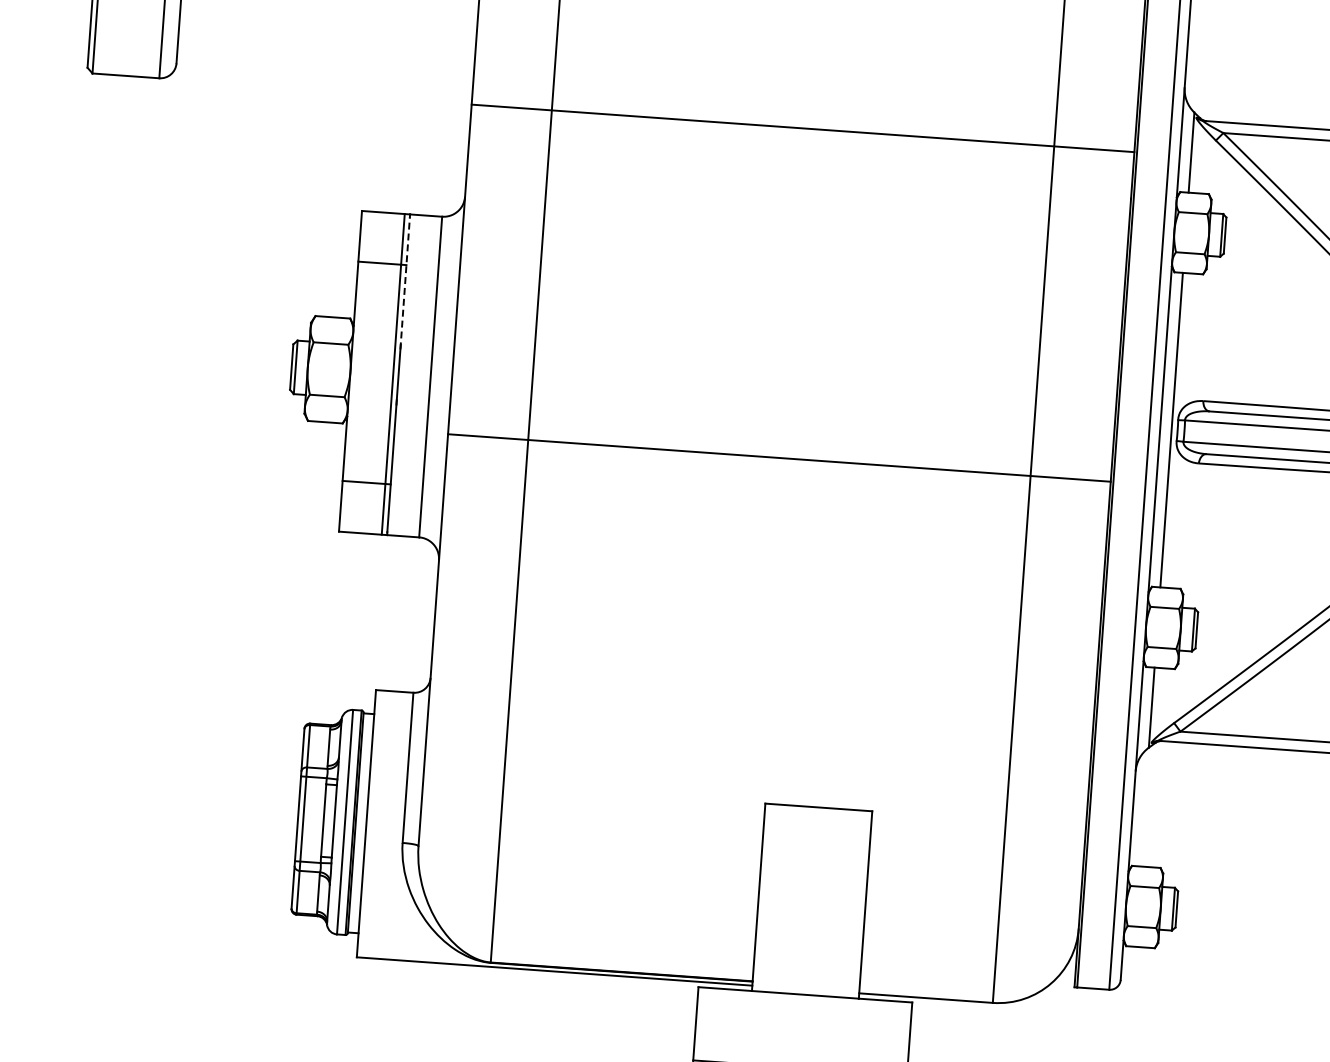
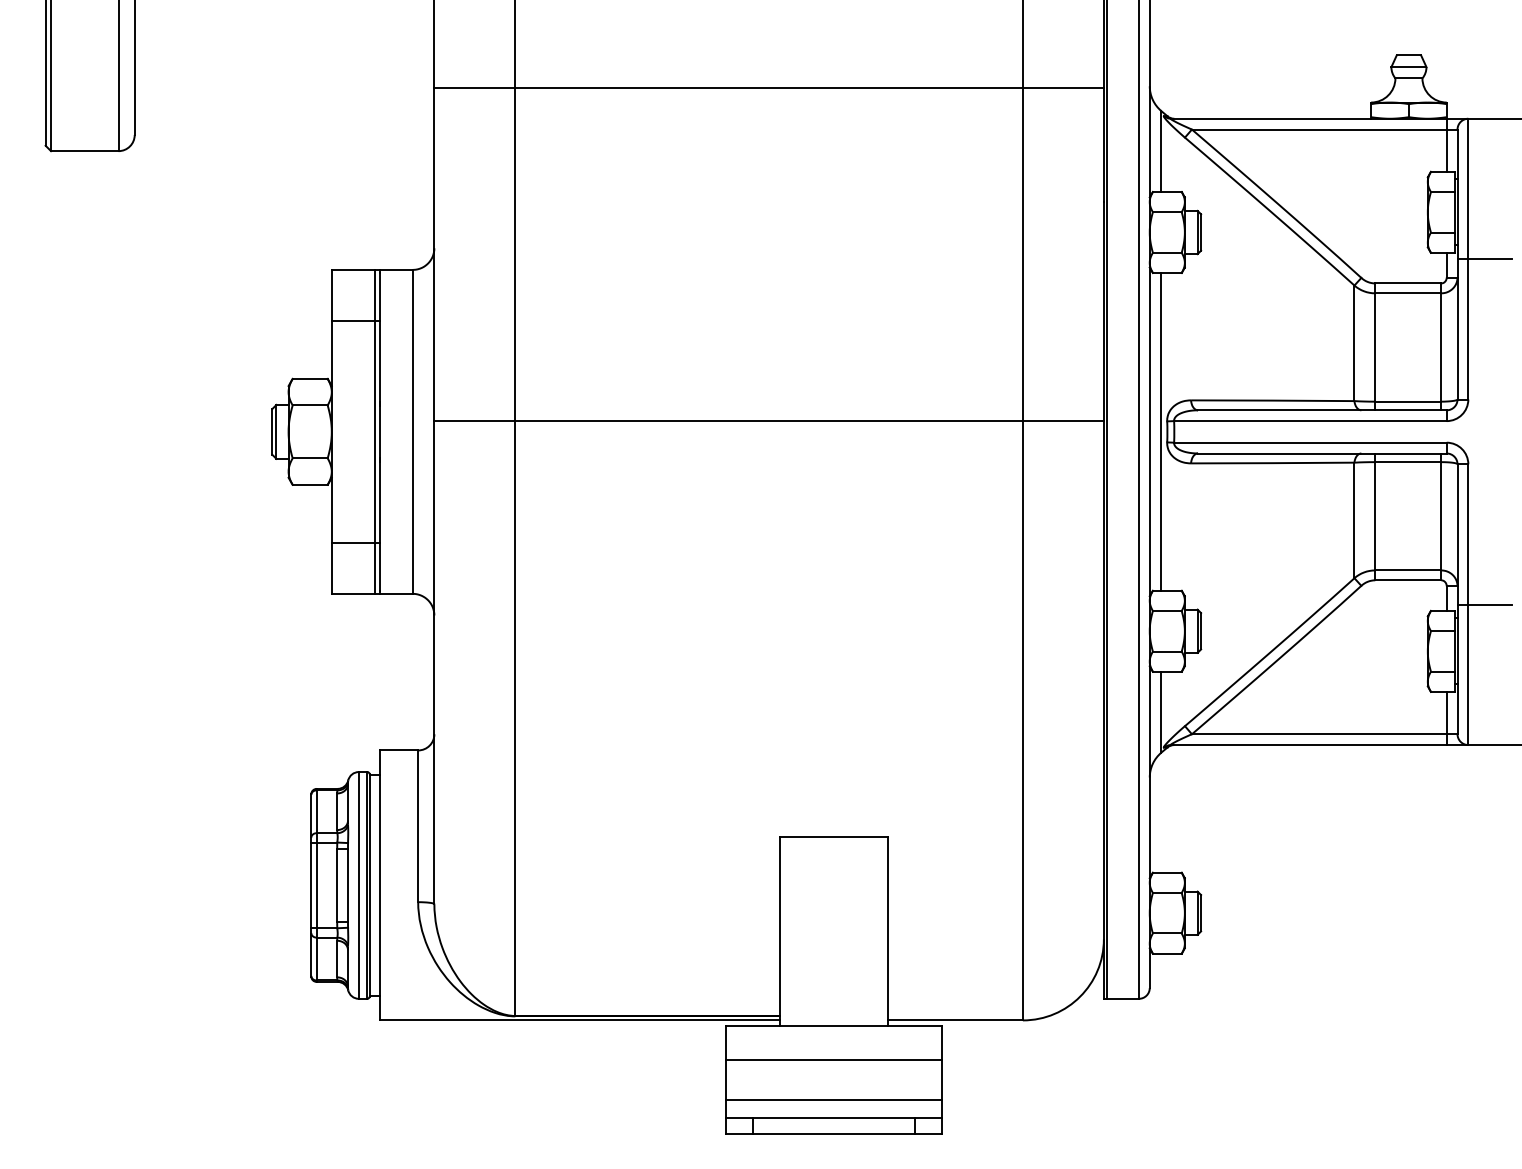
line: (802, 128) -> (768, 88), moved
line: (405, 283) -> (380, 339), dashed -> solid
line: (778, 458) -> (768, 421), moved
line: (802, 1028) -> (833, 1059), added

